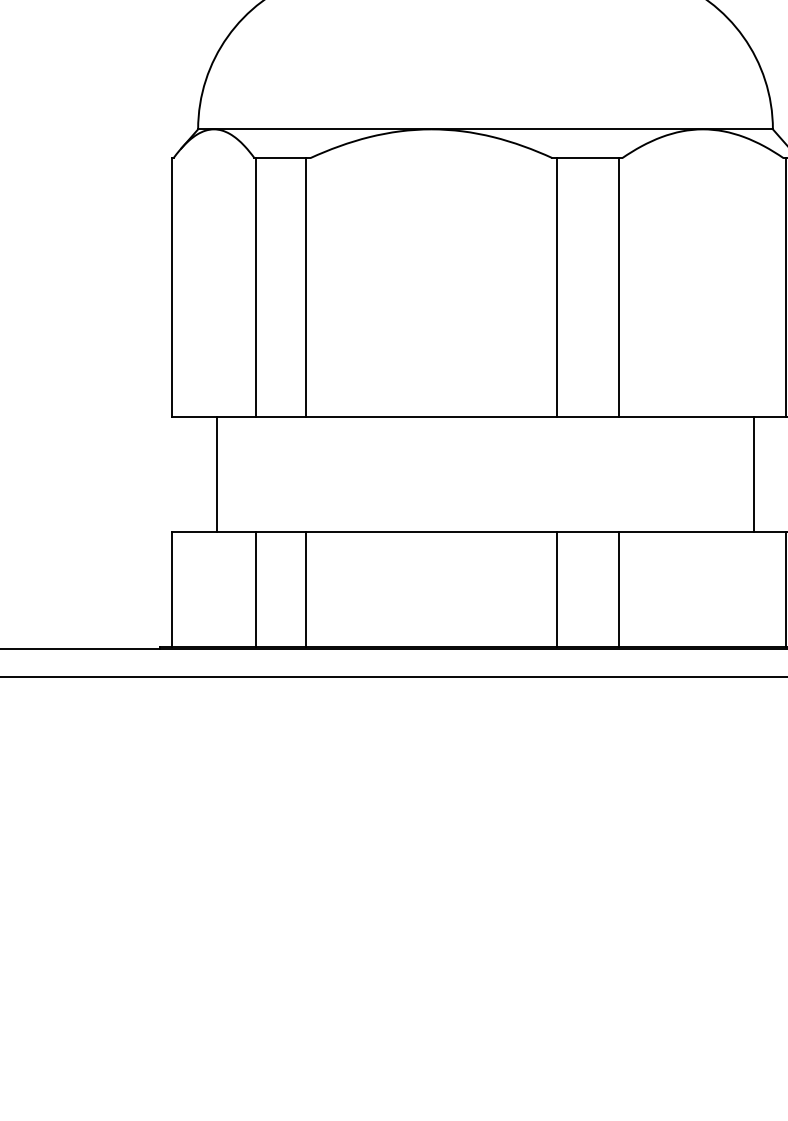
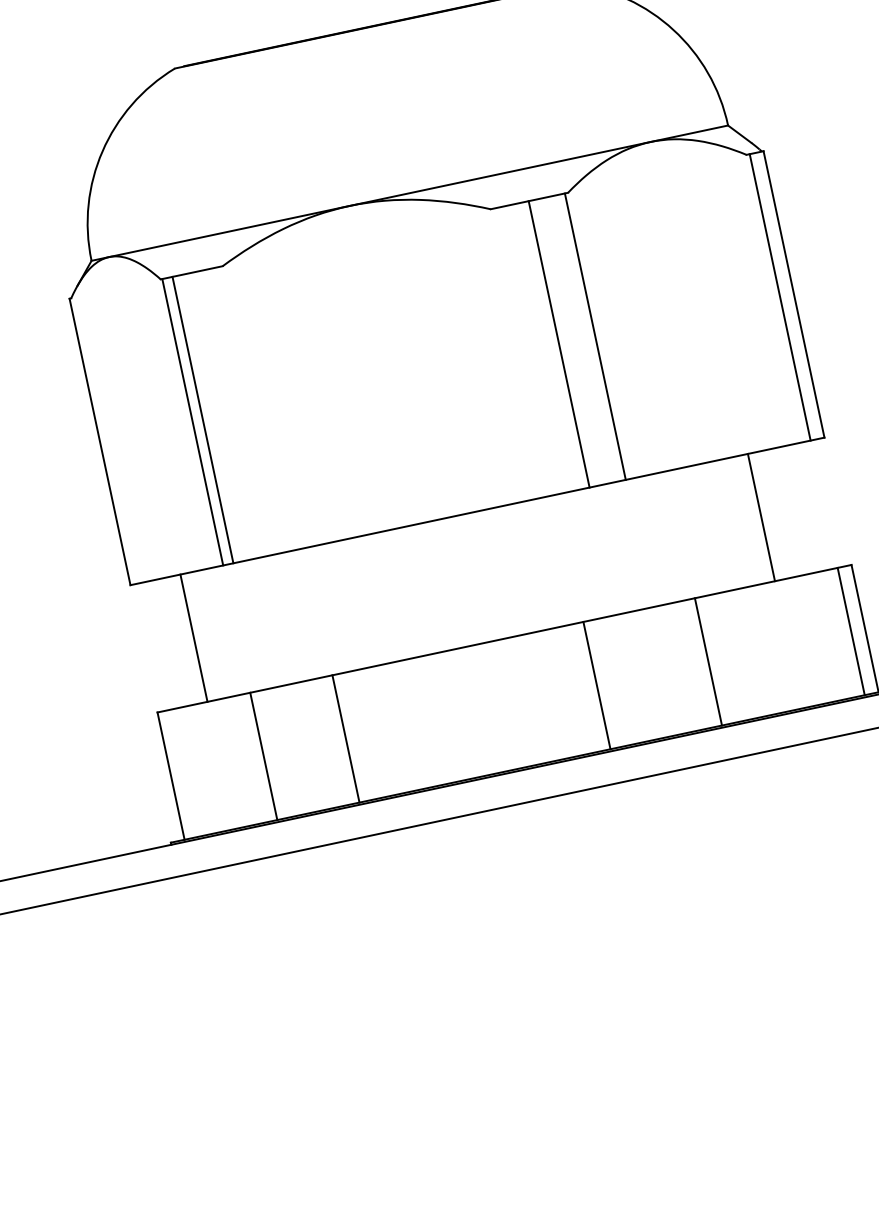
line: (306, 287) -> (203, 420), moved
line: (556, 287) -> (558, 344), moved
line: (753, 473) -> (760, 516), moved
line: (306, 588) -> (346, 738), moved
line: (619, 588) -> (708, 661), moved

